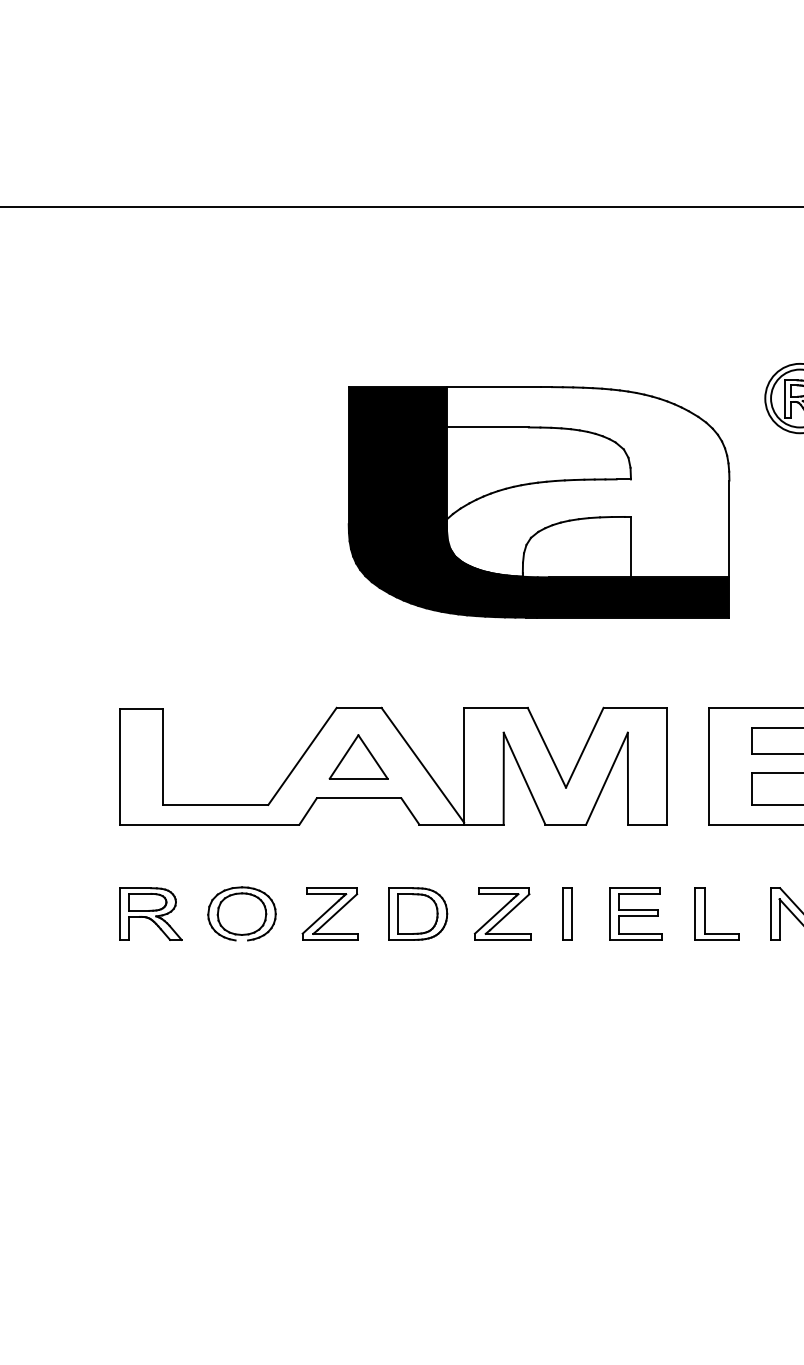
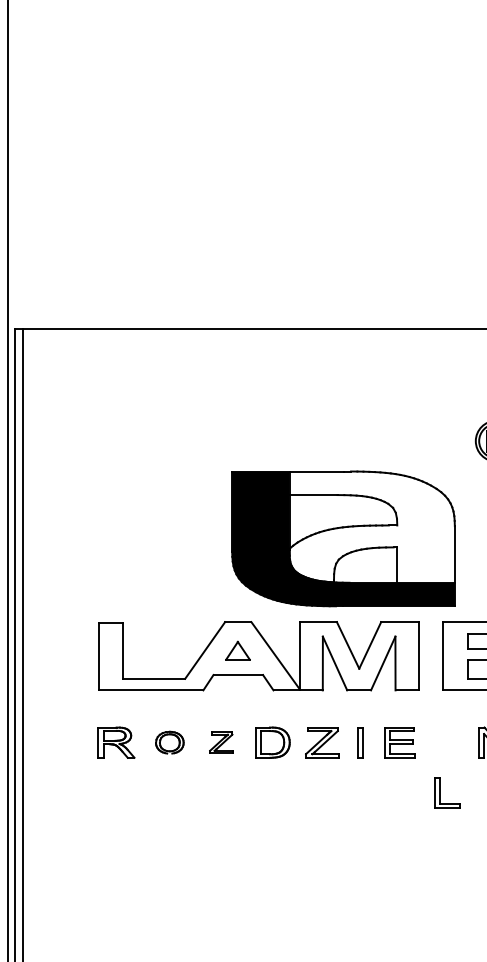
part: (539, 501) -> (343, 538), moved
part: (357, 756) -> (237, 650), size x0.7
part: (241, 913) -> (169, 742), size x0.7
part: (330, 913) -> (221, 742), size x0.7
part: (704, 913) -> (440, 792), moved

